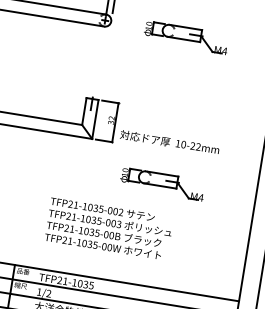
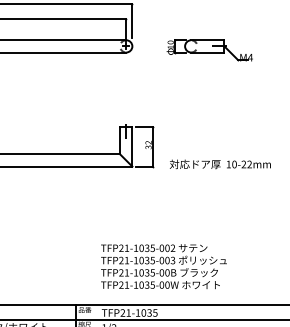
text: (169, 142) -> (220, 164), moved
part: (162, 184) -> (209, 200), removed
text: (108, 228) -> (163, 266), moved

